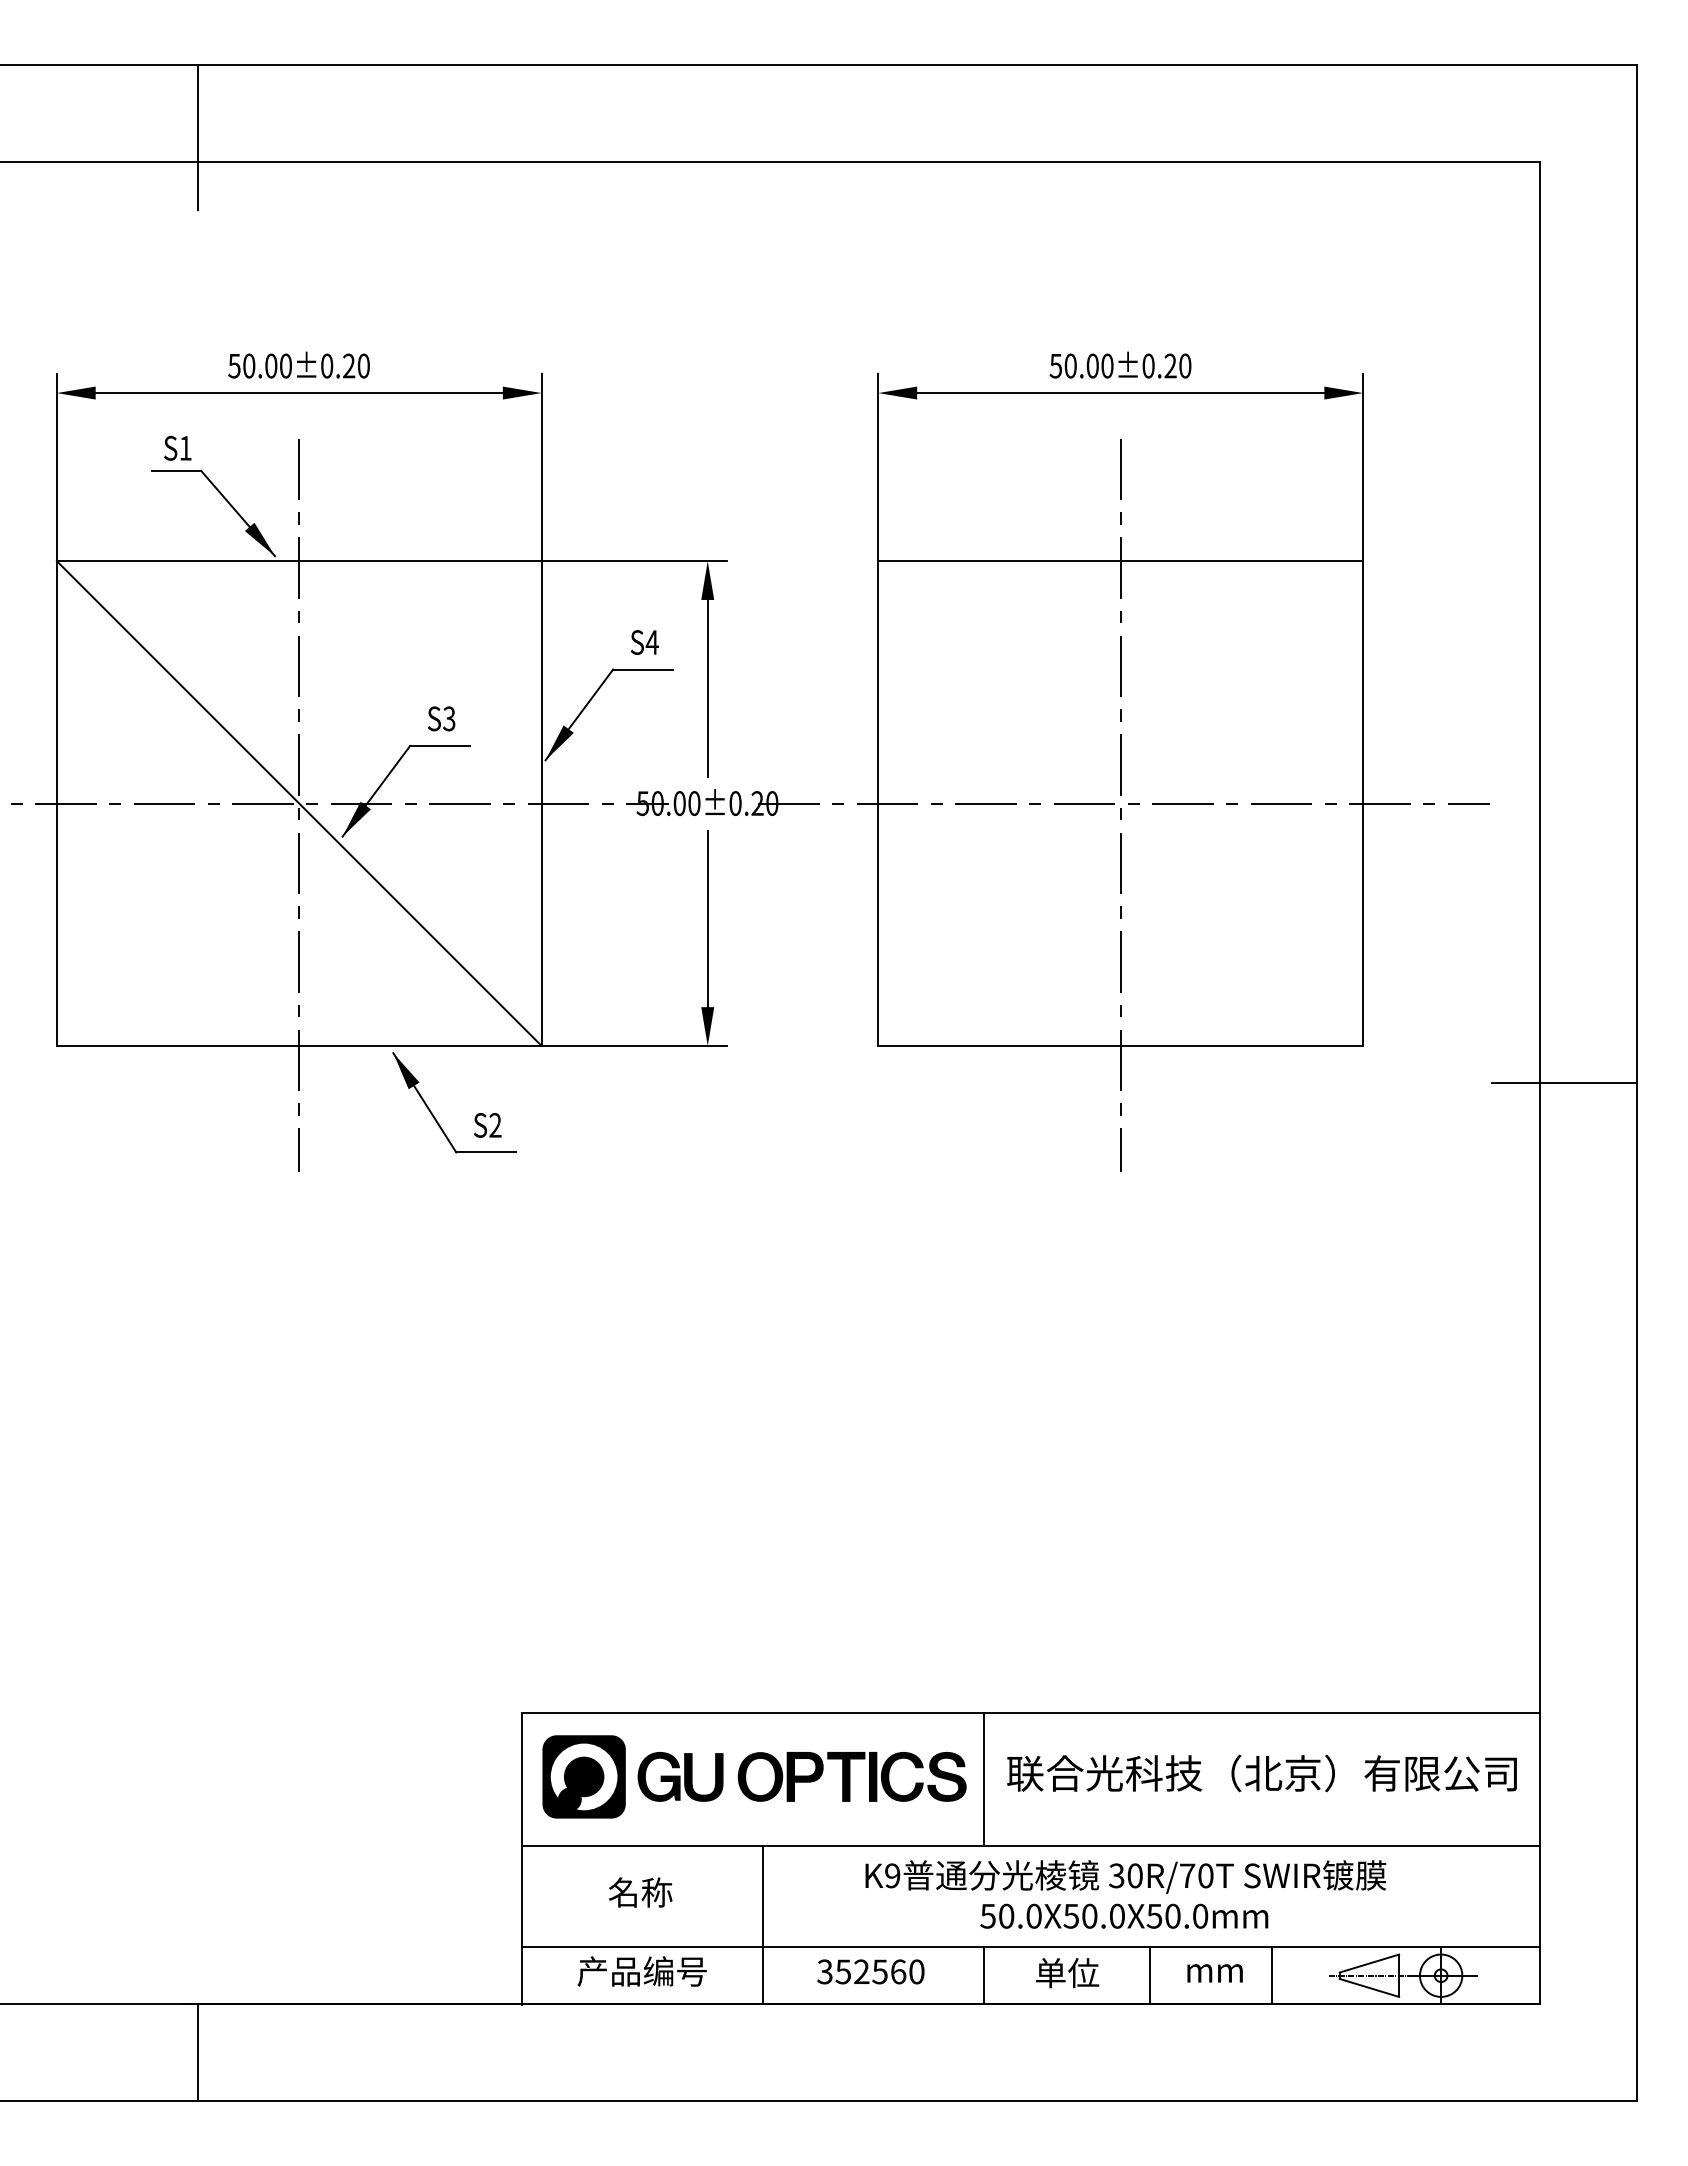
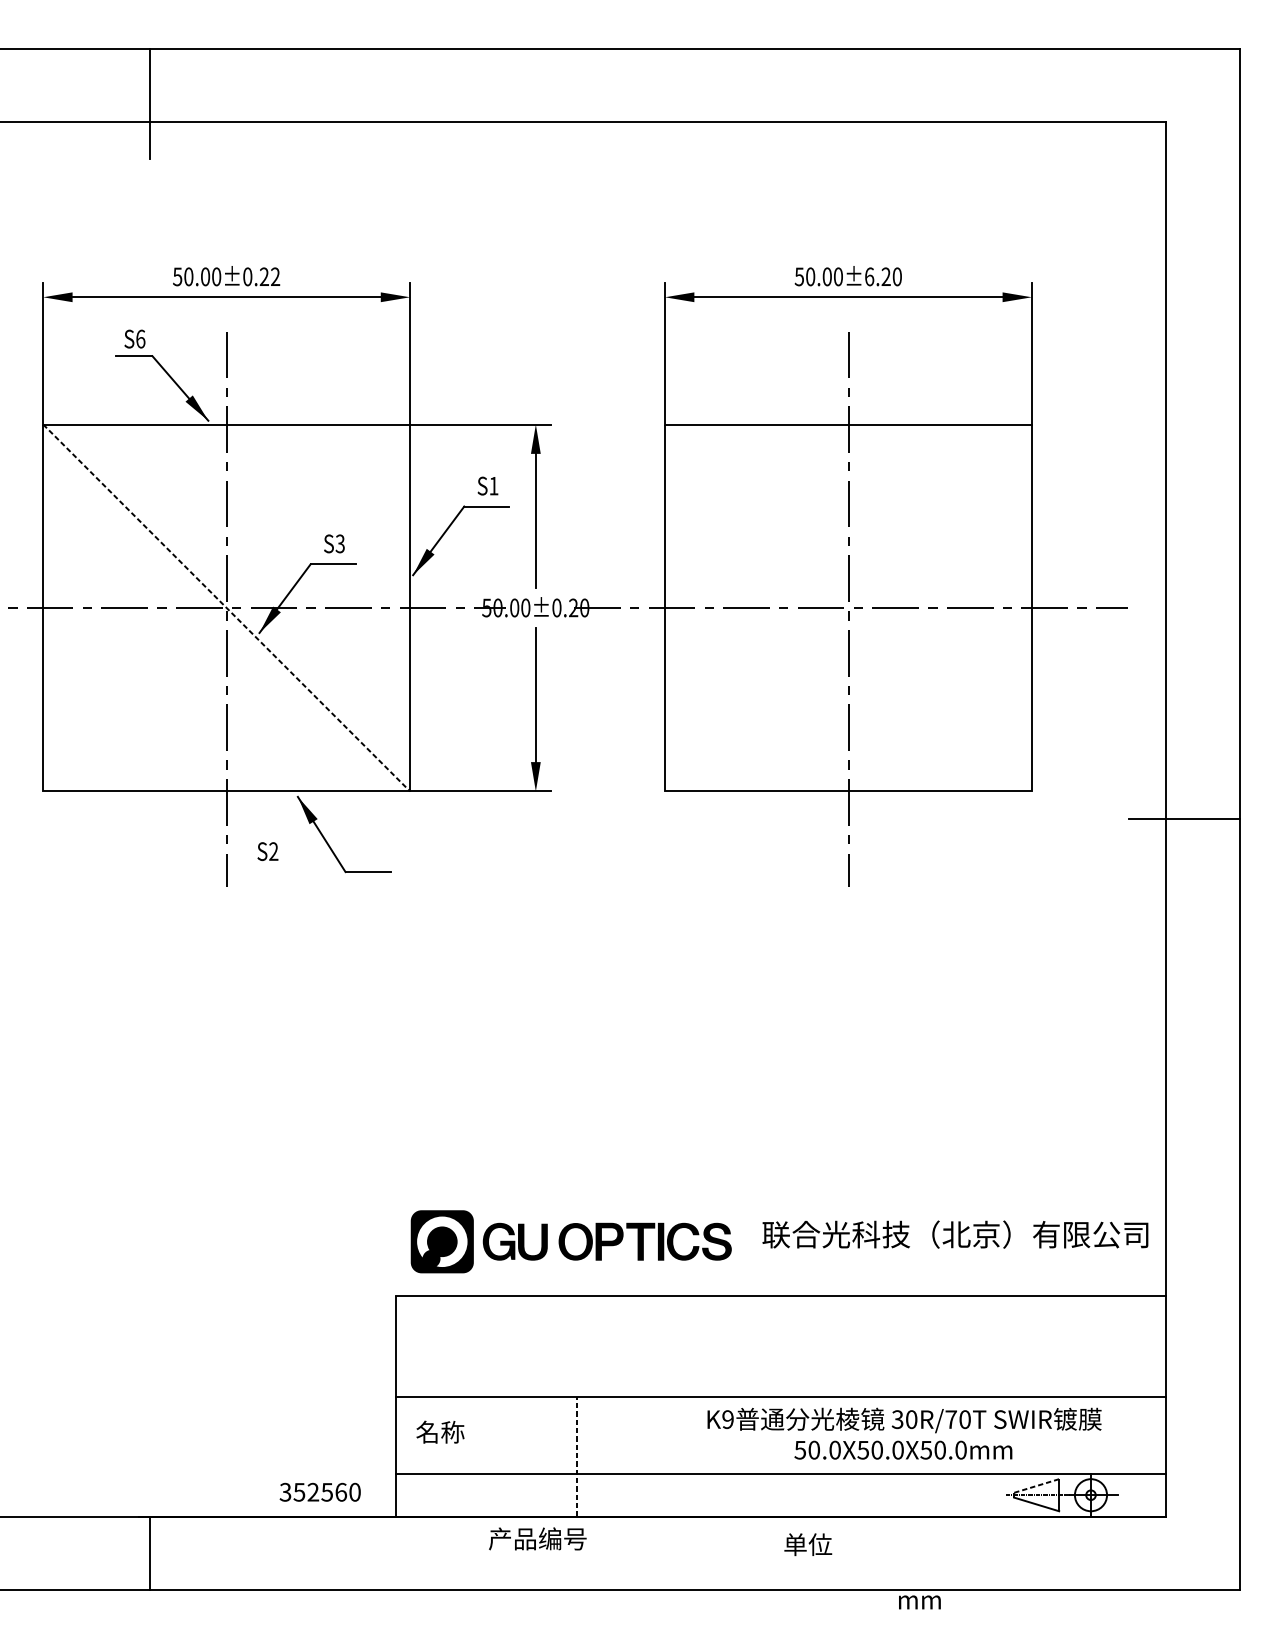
text: (363, 365) -> (275, 276), 50.00±0.20 -> 50.00±0.22
text: (1148, 365) -> (869, 276), 50.00±0.20 -> 50.00±6.20
text: (185, 447) -> (140, 338), S1 -> S6
text: (651, 642) -> (493, 486), S4 -> S1
line: (299, 803) -> (226, 607), solid -> dashed
text: (487, 1125) -> (267, 851), moved
text: (1261, 1773) -> (955, 1234), moved
part: (754, 1776) -> (571, 1241), moved
line: (984, 1778) -> (745, 1345), removed
text: (640, 1892) -> (440, 1432), moved
text: (1125, 1894) -> (904, 1433), moved
line: (762, 1924) -> (577, 1456), solid -> dashed
line: (1369, 1963) -> (1036, 1485), solid -> dashed
text: (641, 1971) -> (537, 1538), moved
text: (870, 1971) -> (319, 1492), moved
text: (1067, 1973) -> (808, 1544), moved
text: (1214, 1973) -> (919, 1602), moved
line: (984, 1975) -> (745, 1495), removed
line: (1150, 1975) -> (870, 1495), removed
line: (1271, 1975) -> (962, 1495), removed

